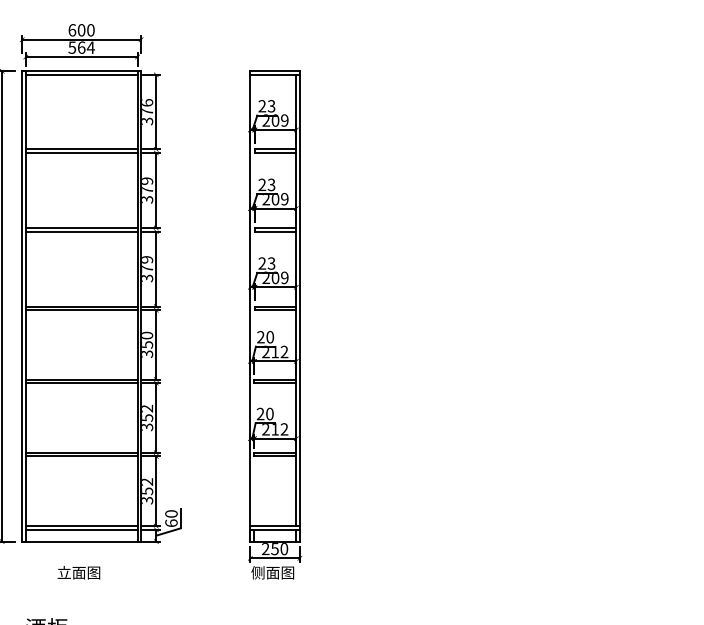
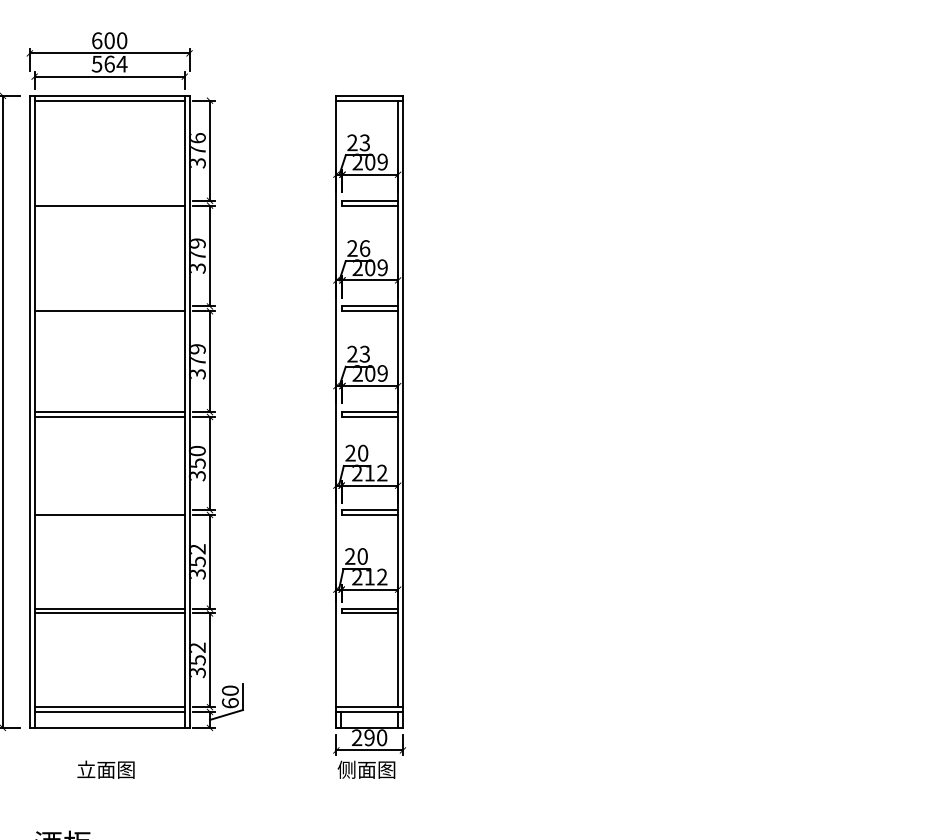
line: (81, 149) -> (109, 200), removed
text: (271, 184) -> (364, 248), 23 -> 26
line: (81, 228) -> (109, 306), removed
line: (81, 379) -> (109, 510), removed
text: (274, 548) -> (369, 737), 250 -> 290

